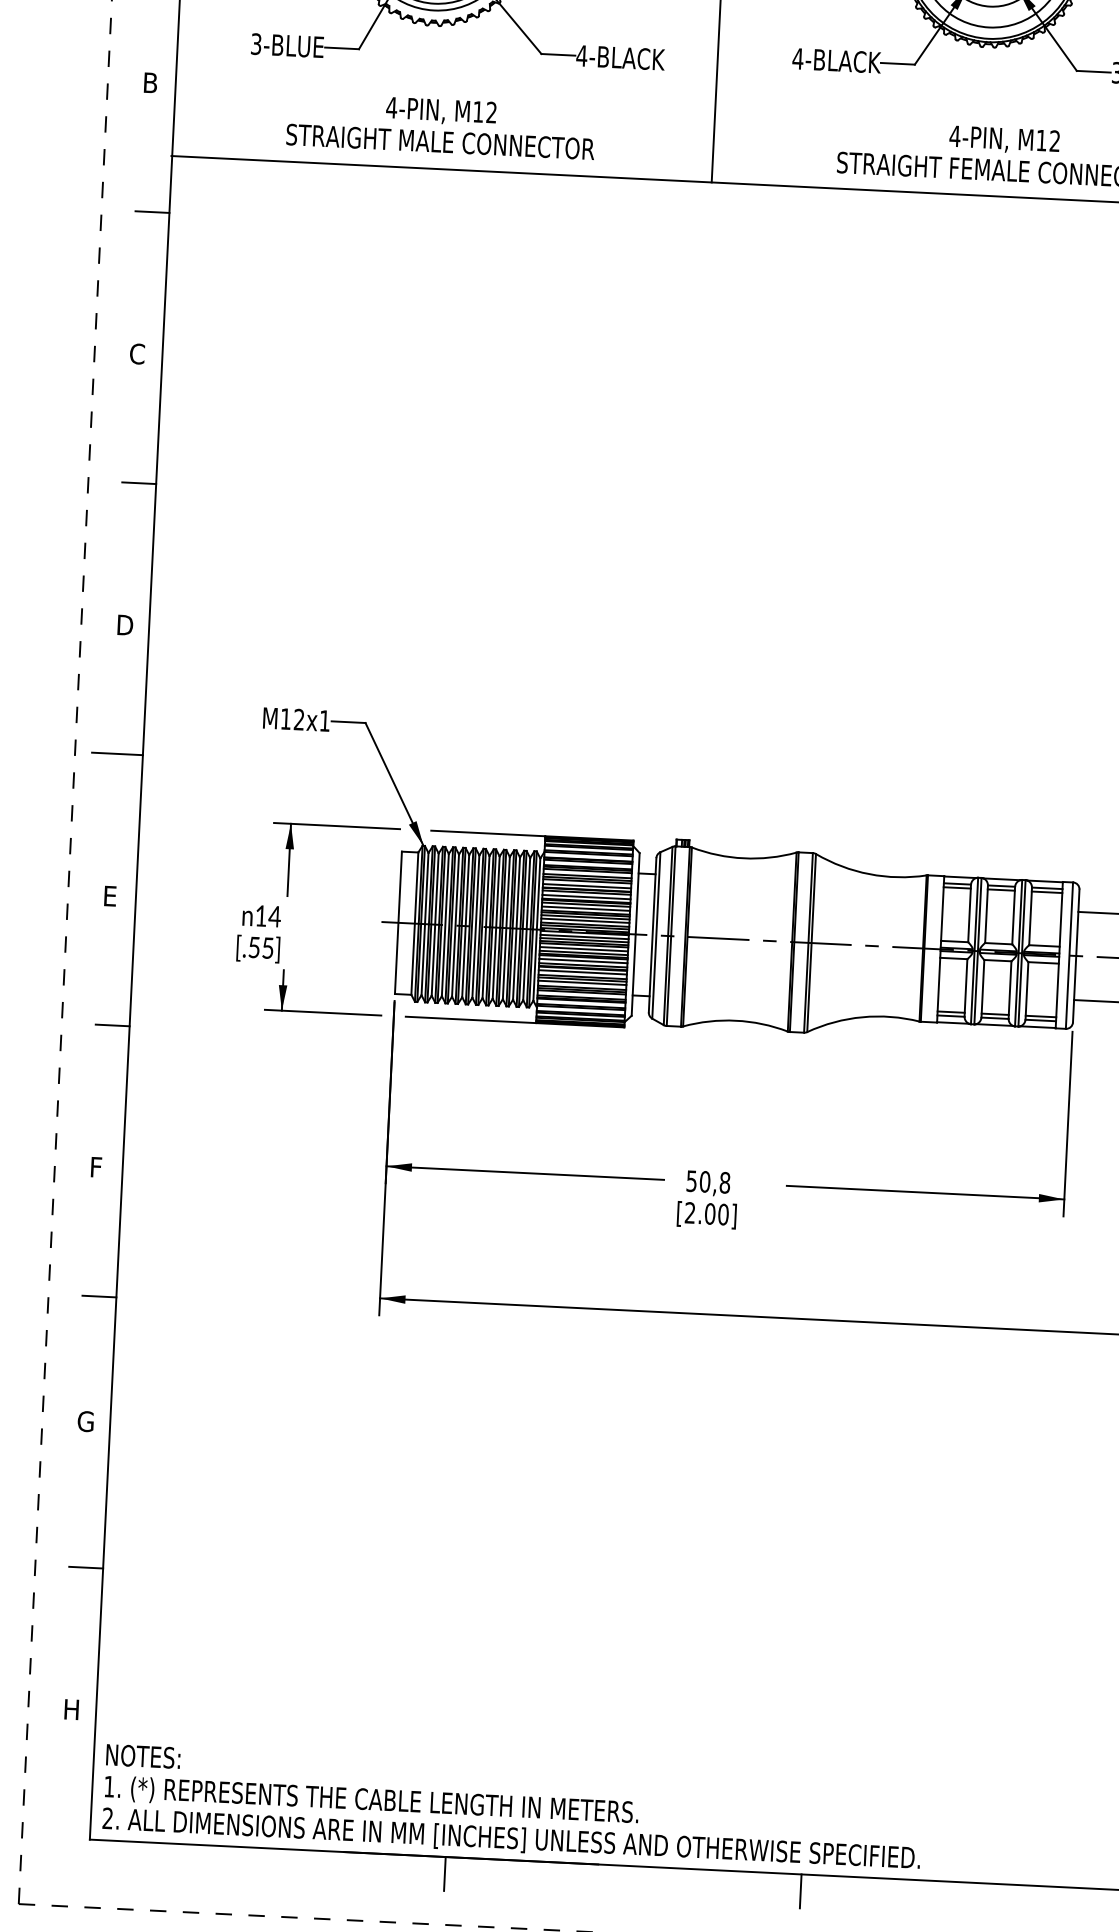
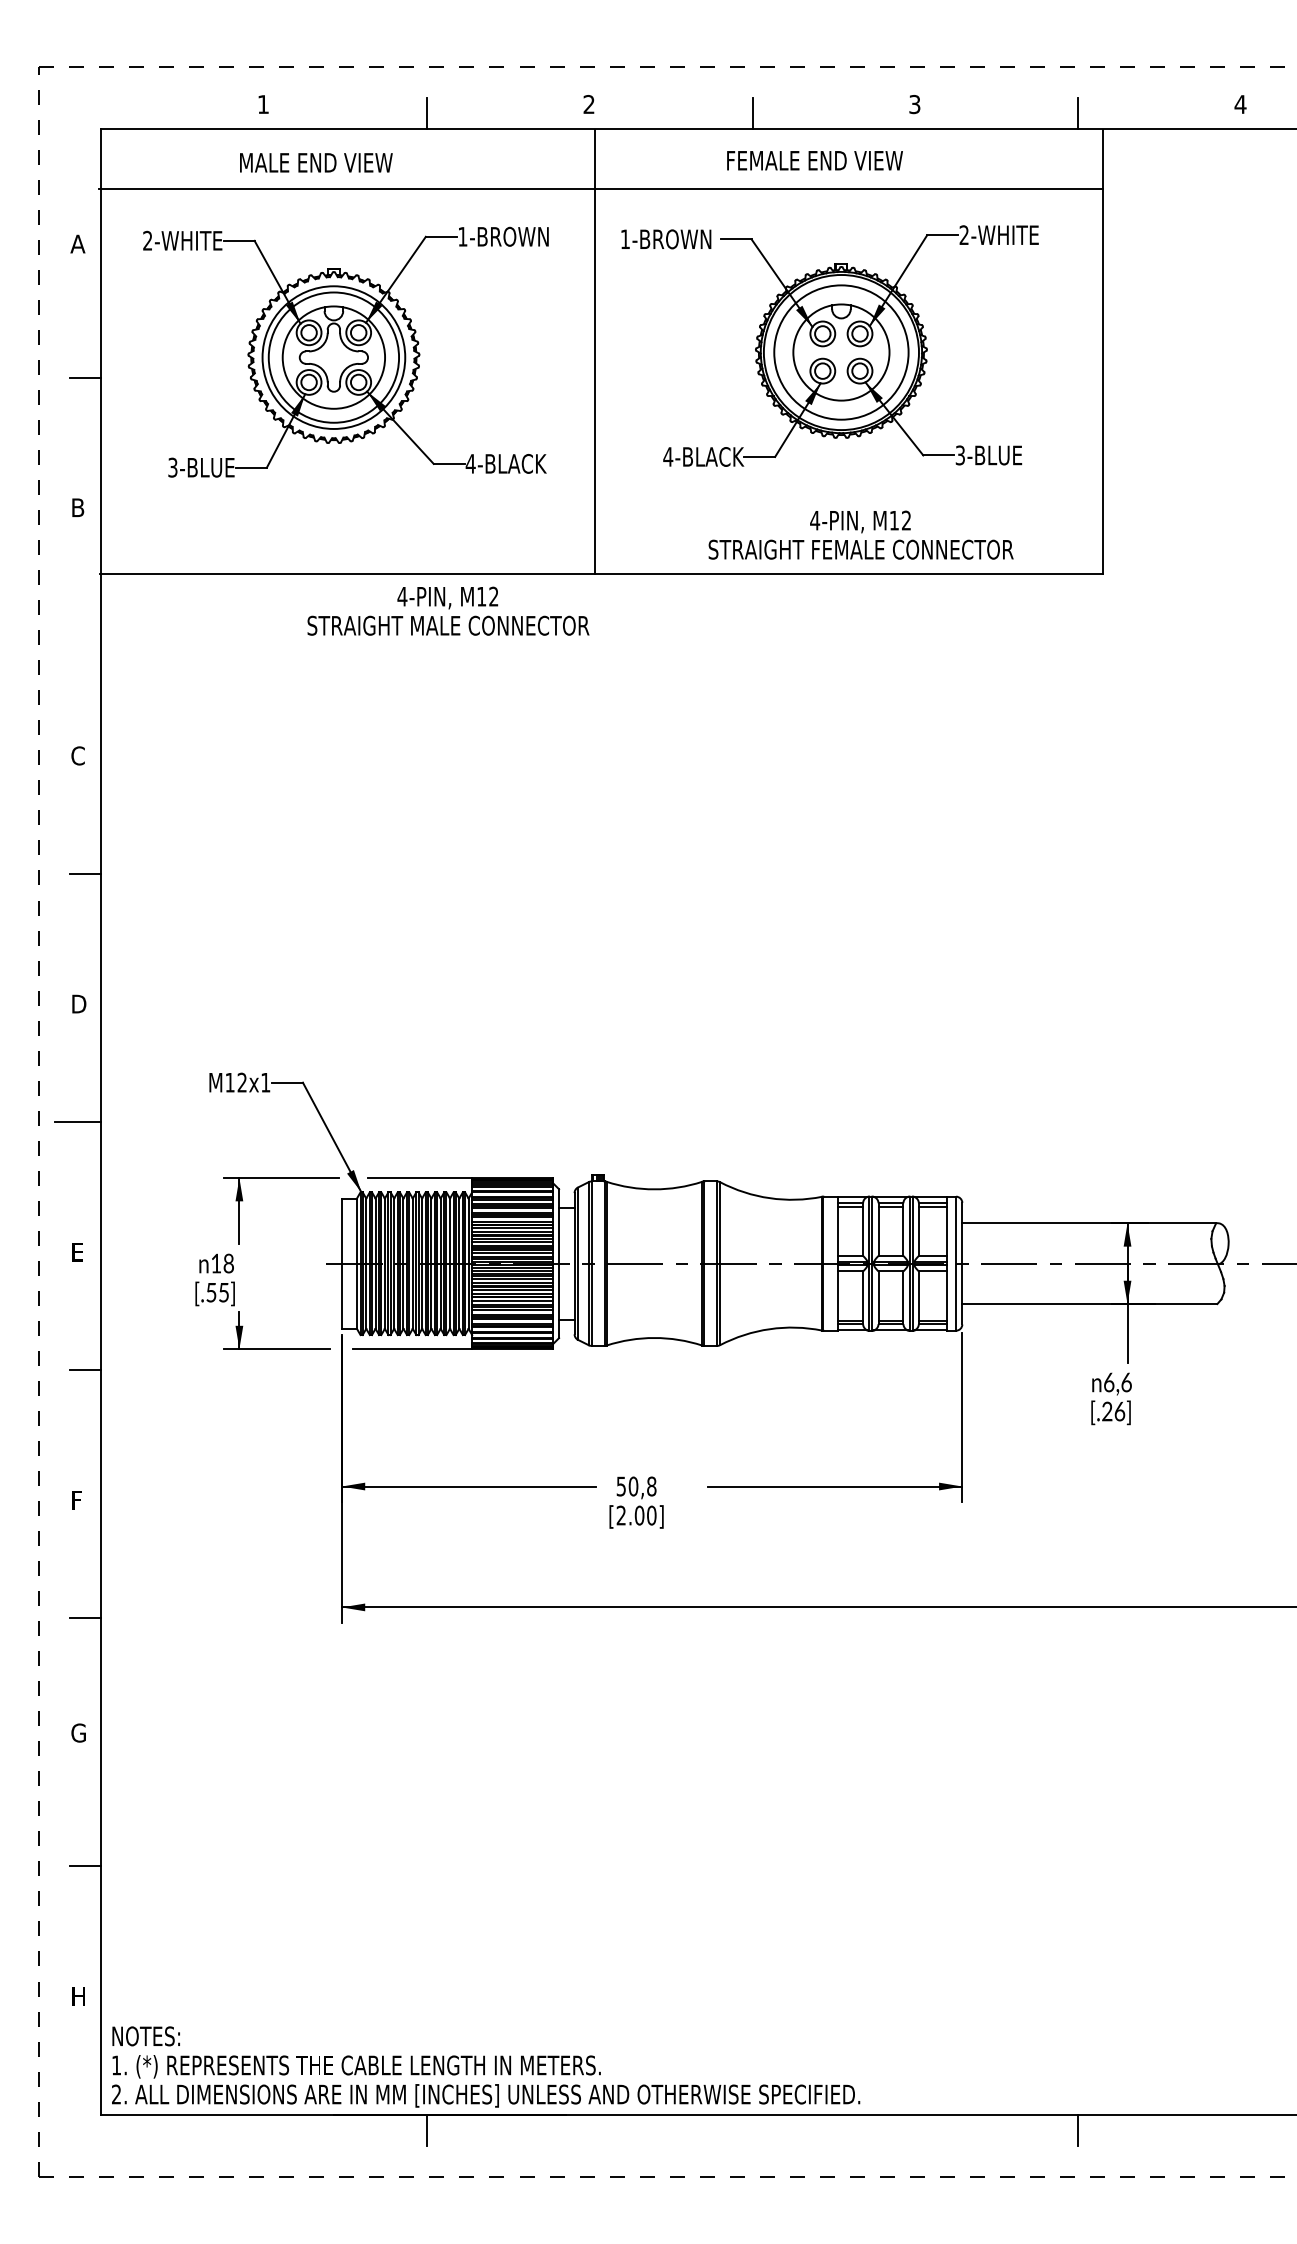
text: (441, 125) -> (448, 610), moved
line: (152, 211) -> (85, 625), removed
text: (274, 916) -> (228, 1263), 14 -> 18
line: (800, 1890) -> (752, 2129), removed

